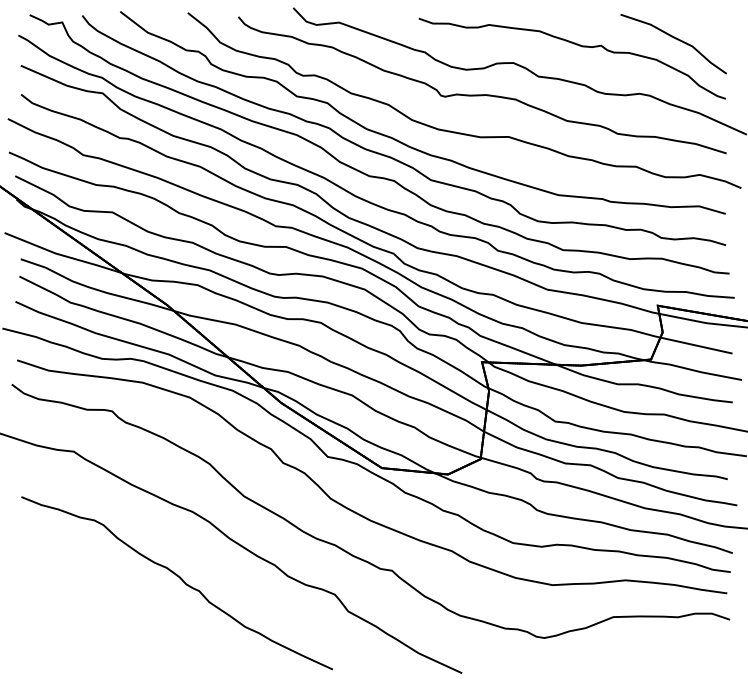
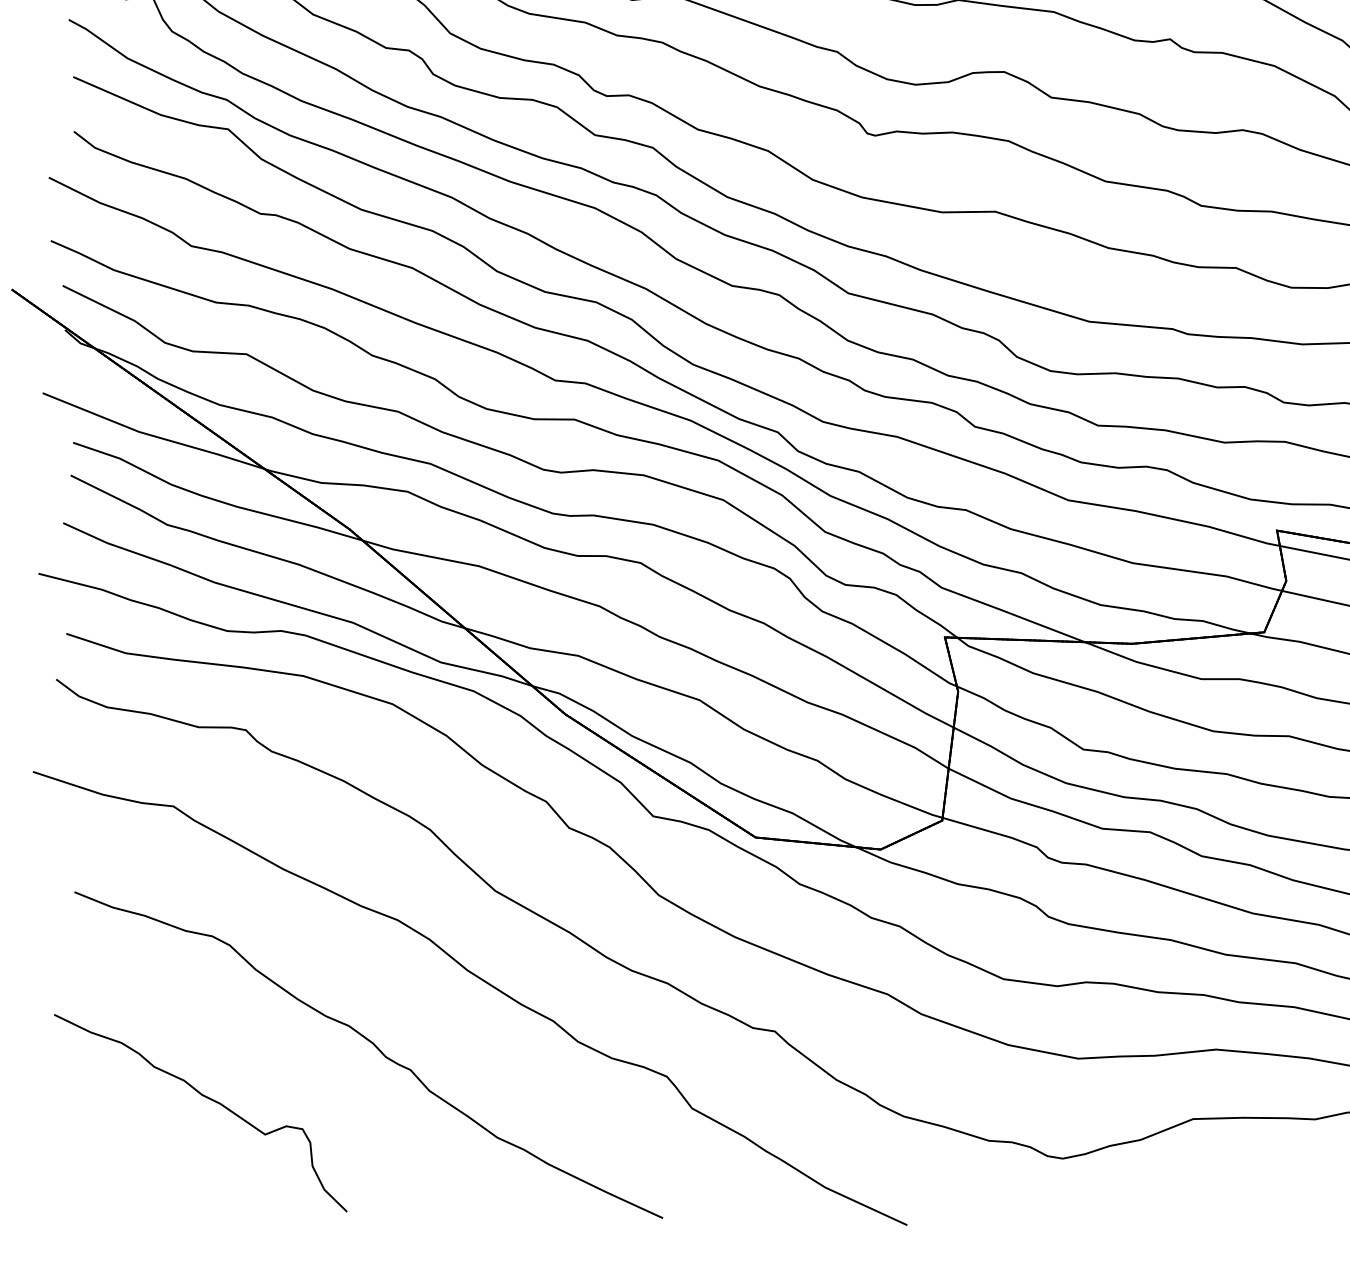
part: (90, 606) -> (204, 1099), added

